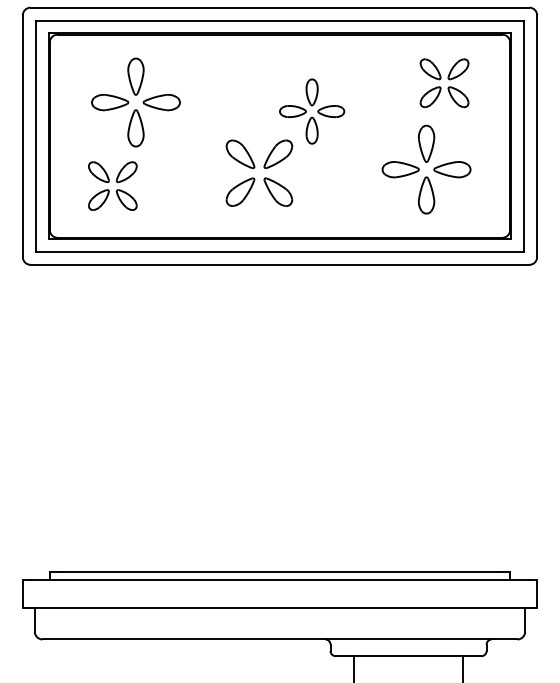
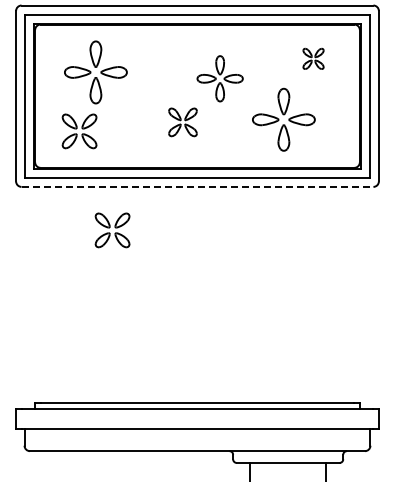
part: (444, 82) -> (313, 58), size x0.6
part: (426, 169) -> (283, 119), moved
part: (258, 173) -> (182, 122), size x0.6
line: (280, 264) -> (197, 186), solid -> dashed
part: (159, 326) -> (112, 230), added

